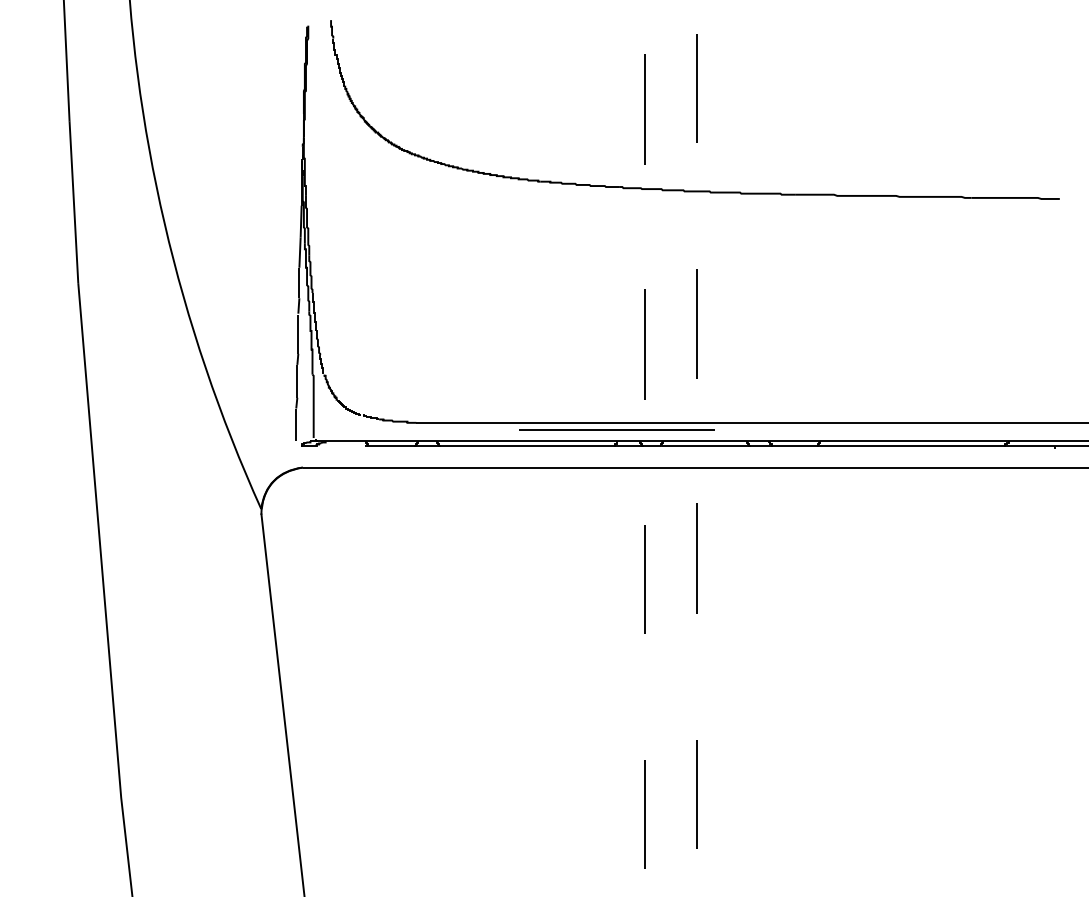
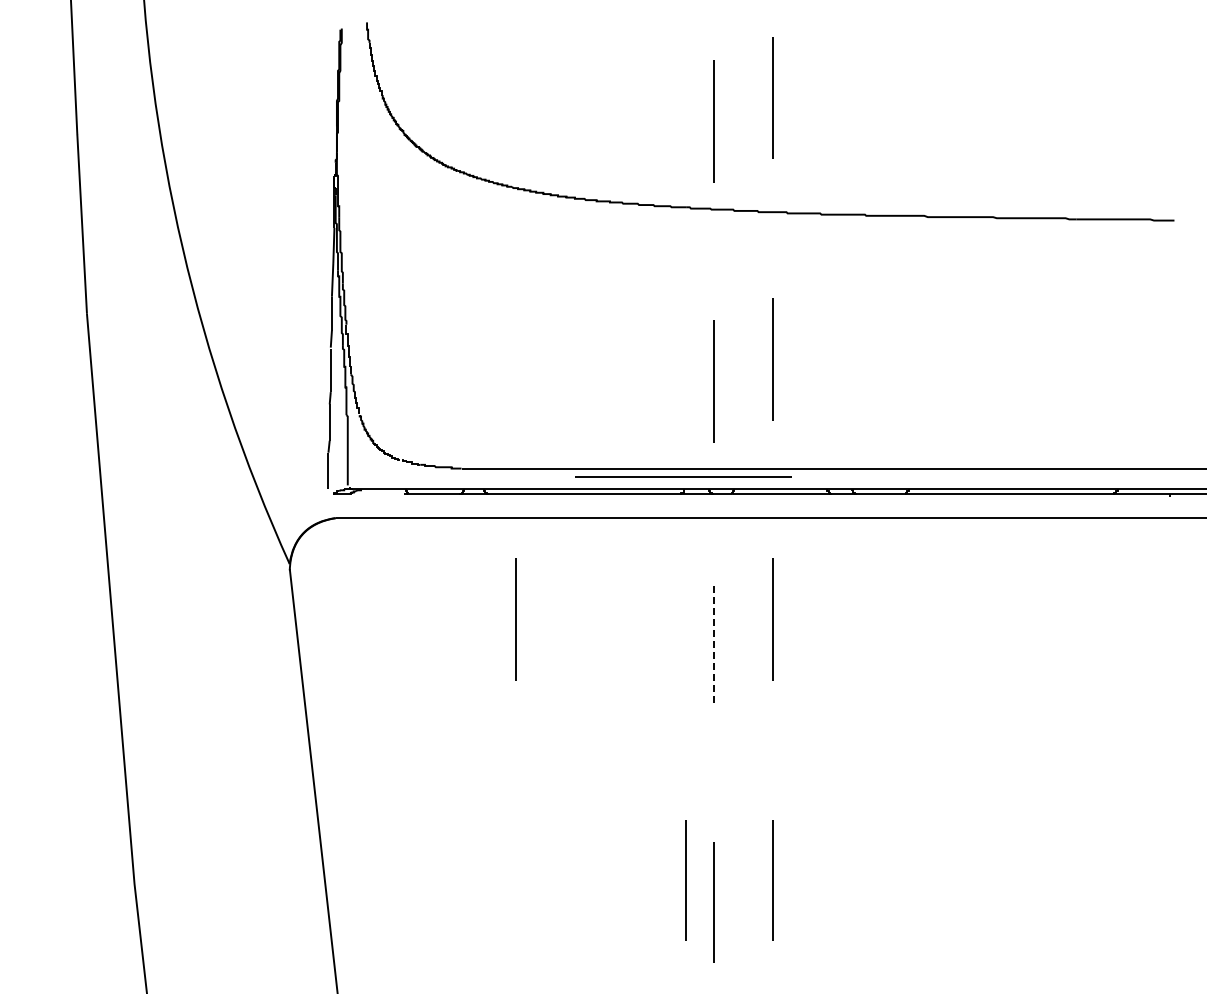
line: (465, 559) -> (515, 619), added
line: (644, 578) -> (714, 641), solid -> dashed
line: (618, 794) -> (685, 880), added

